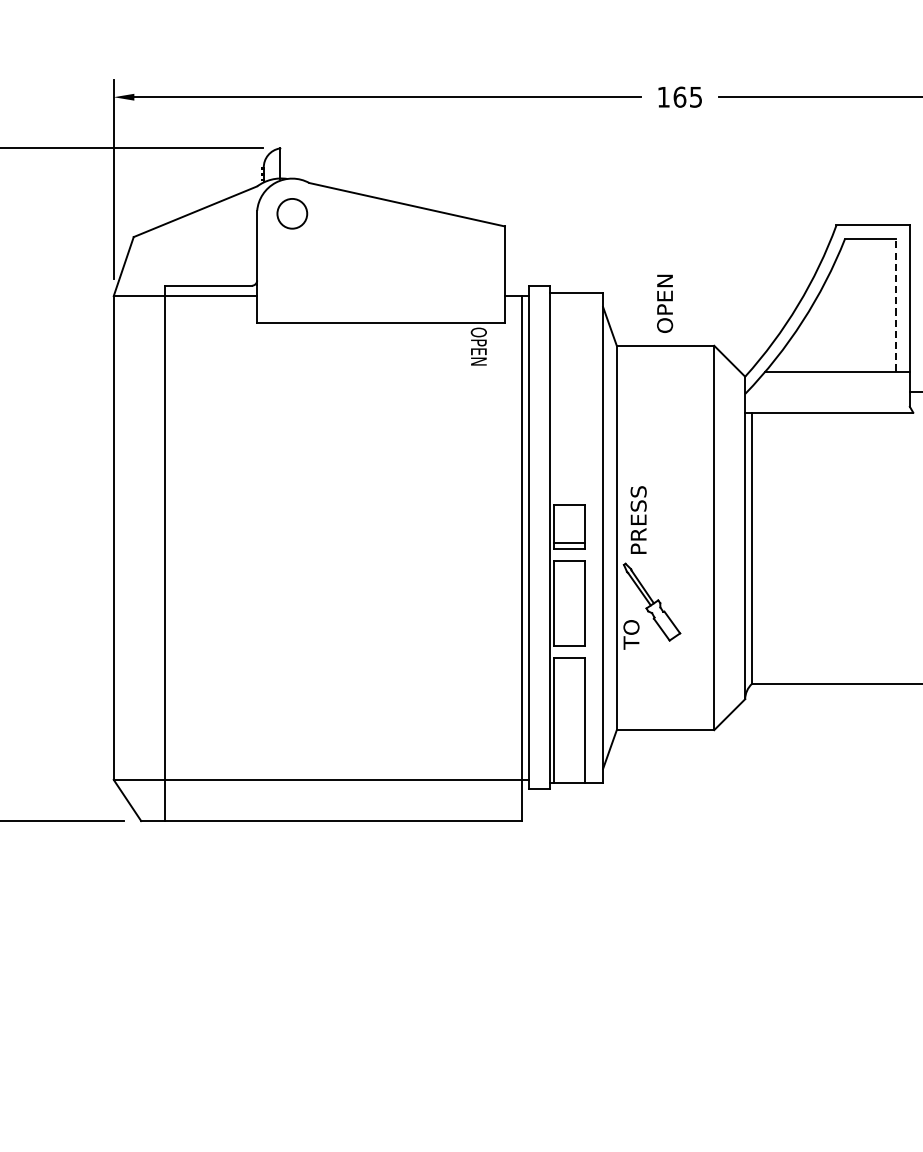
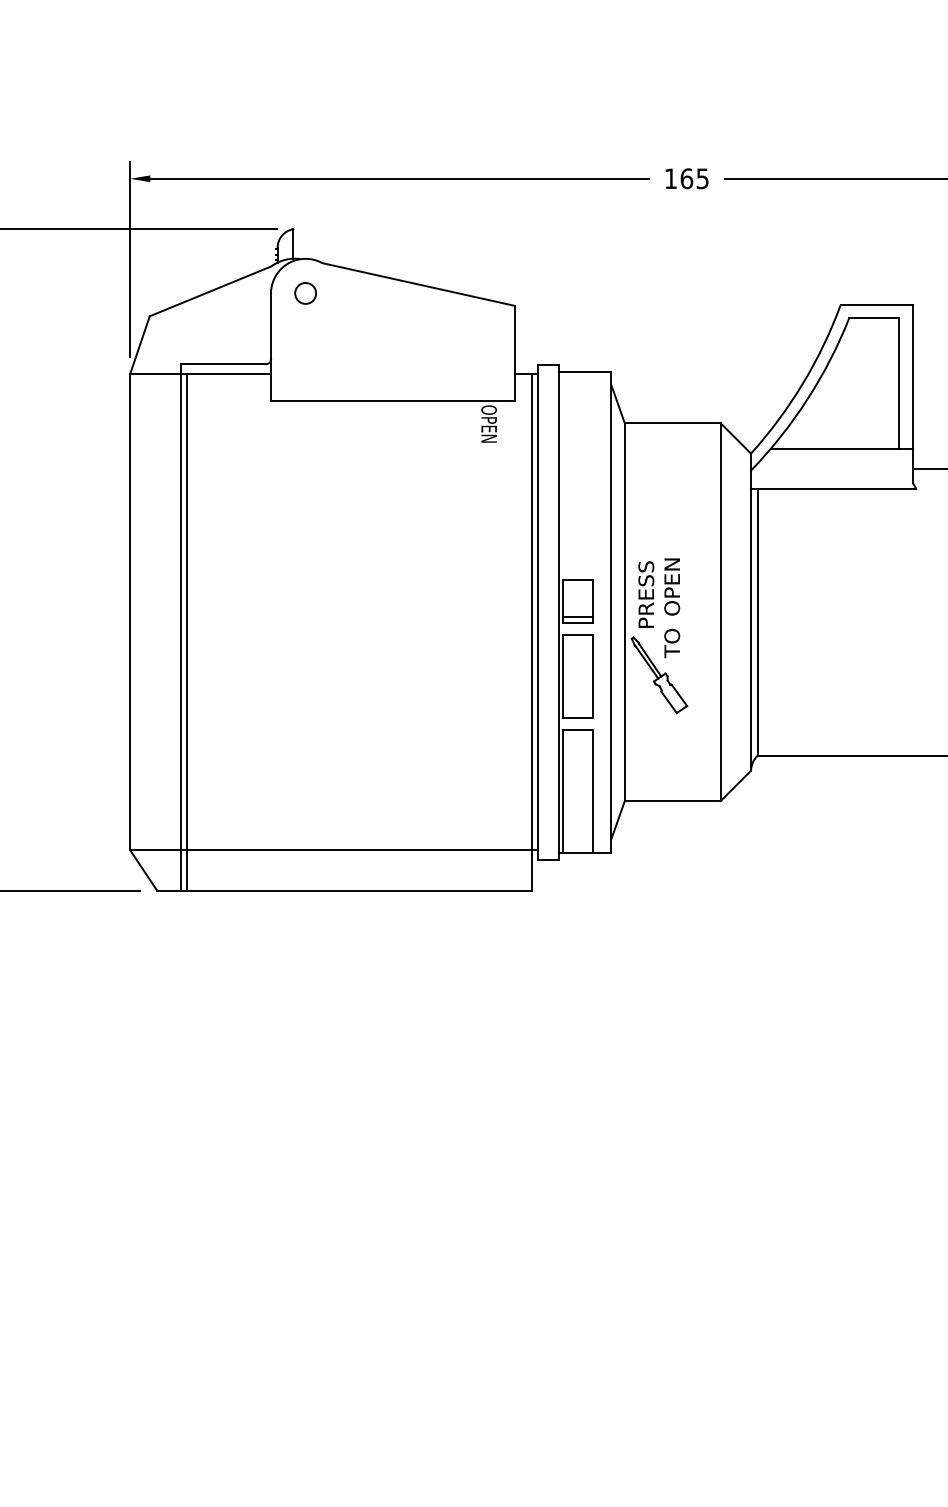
circle: (292, 213) -> (305, 293), size x0.71
text: (665, 303) -> (672, 586), moved
line: (896, 304) -> (899, 382), dashed -> solid
line: (172, 558) -> (187, 632), added
text: (631, 634) -> (672, 643), moved

